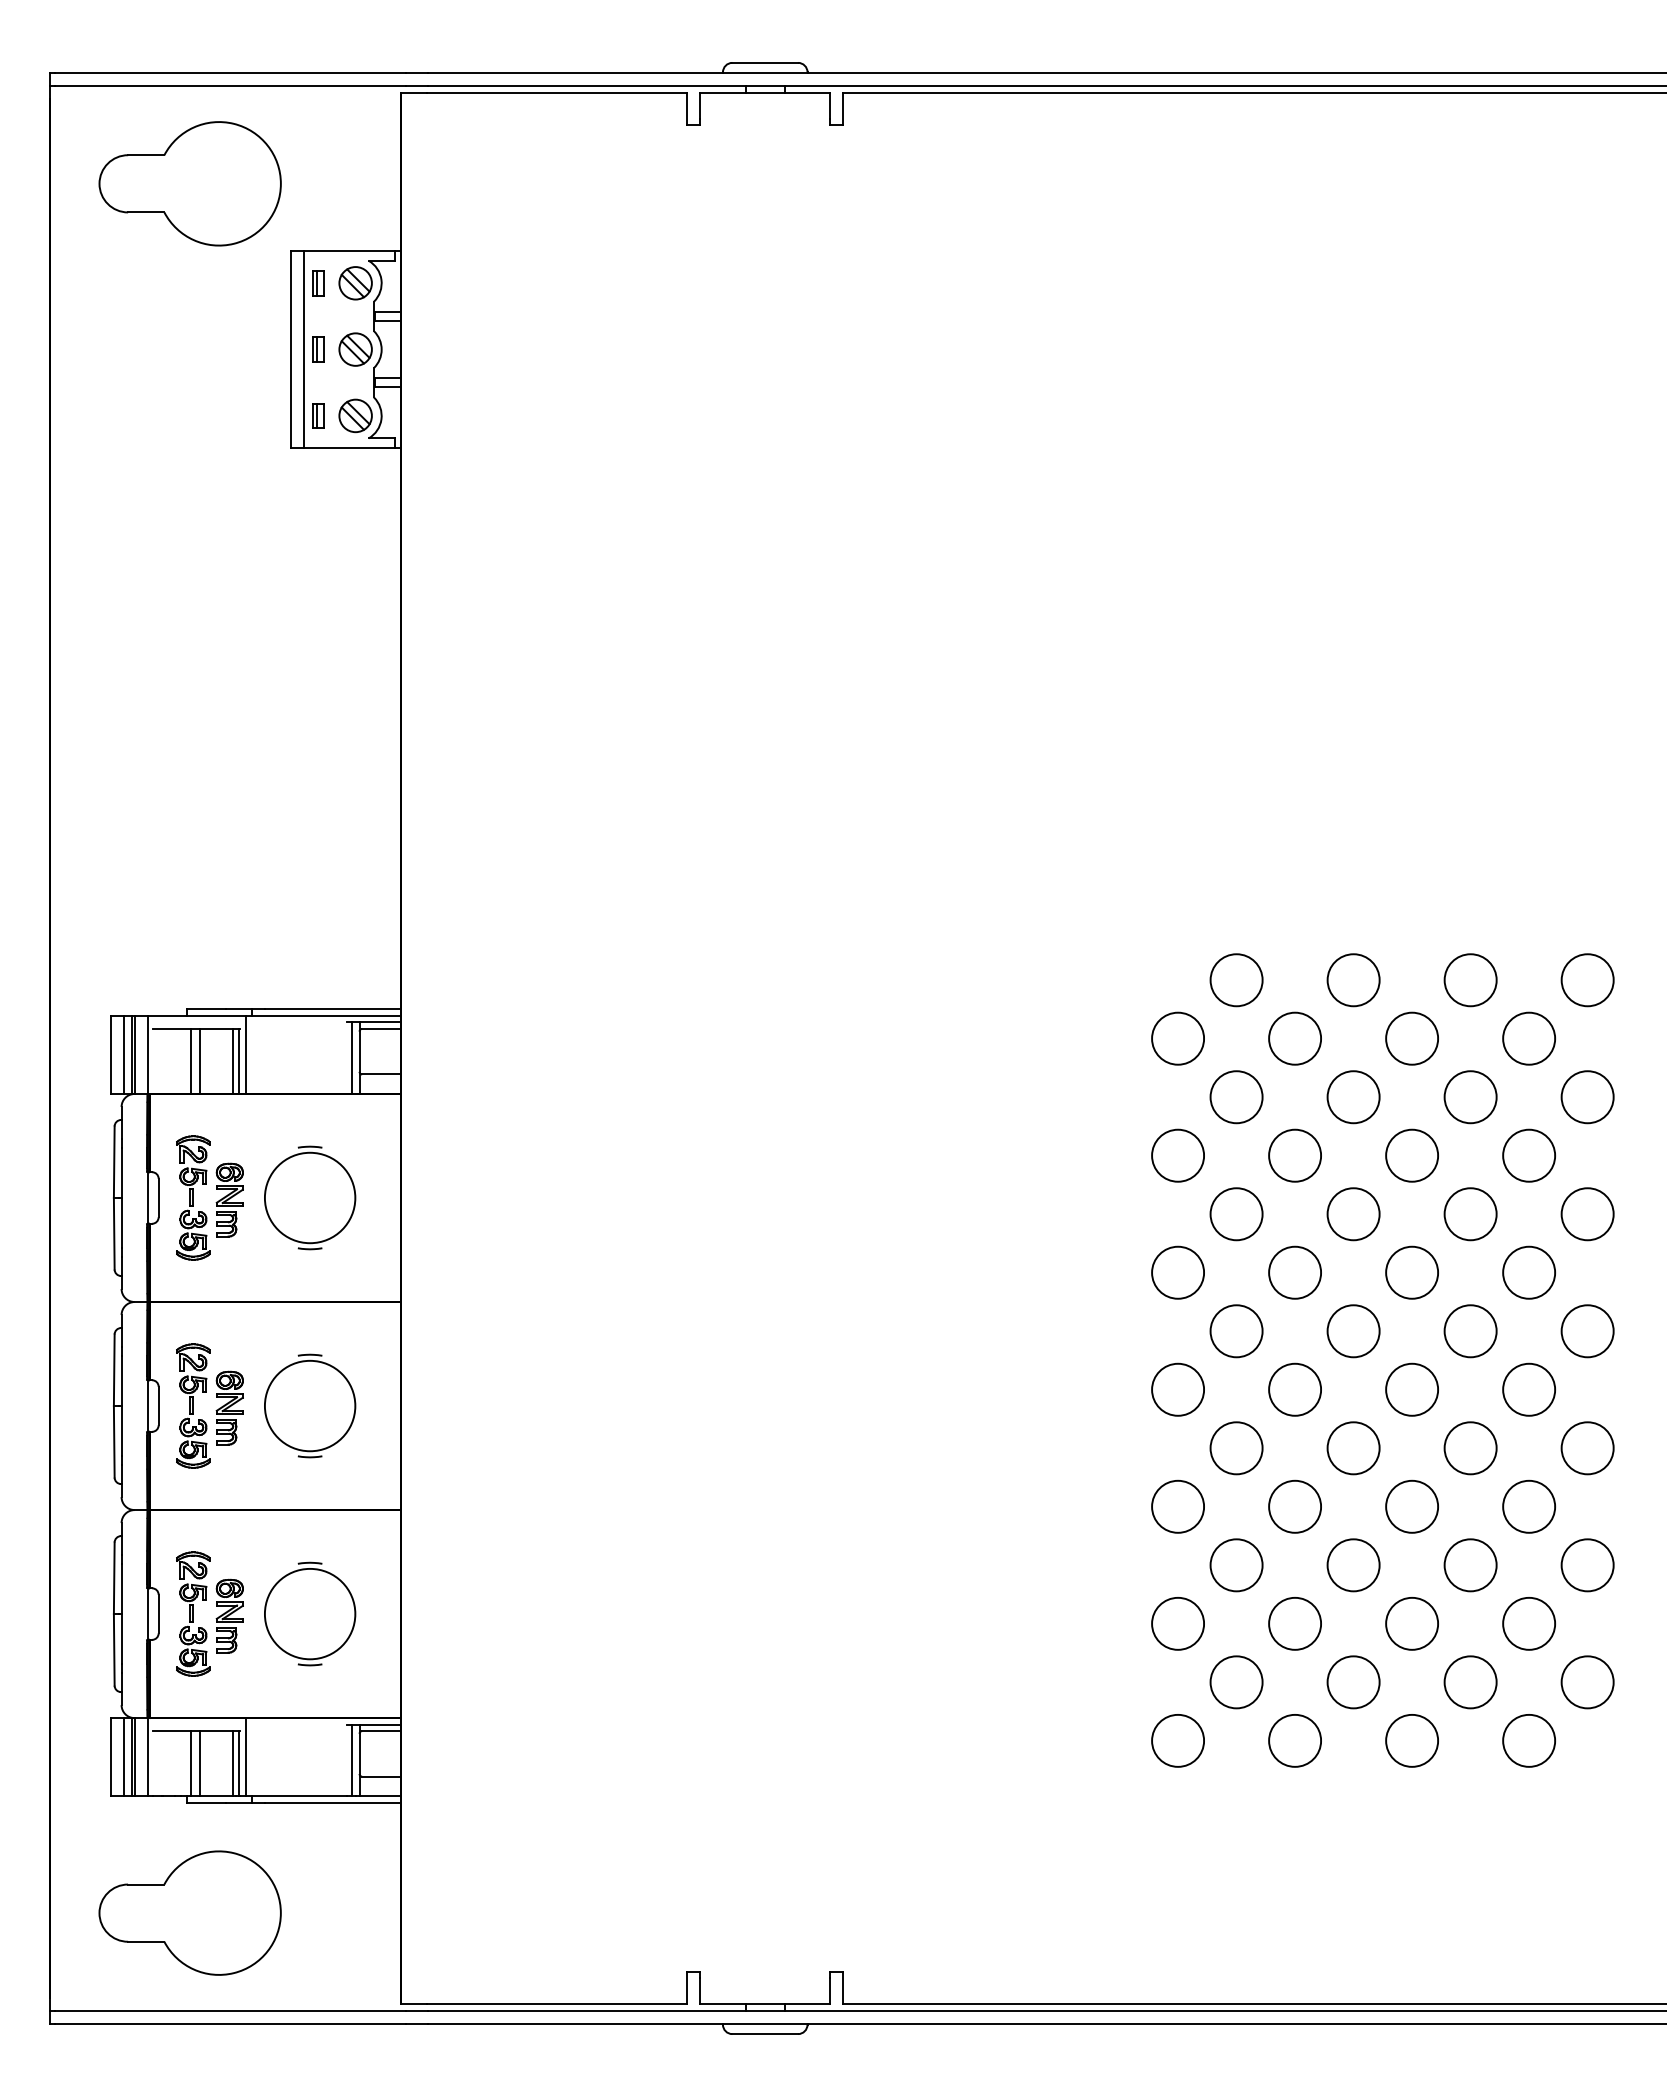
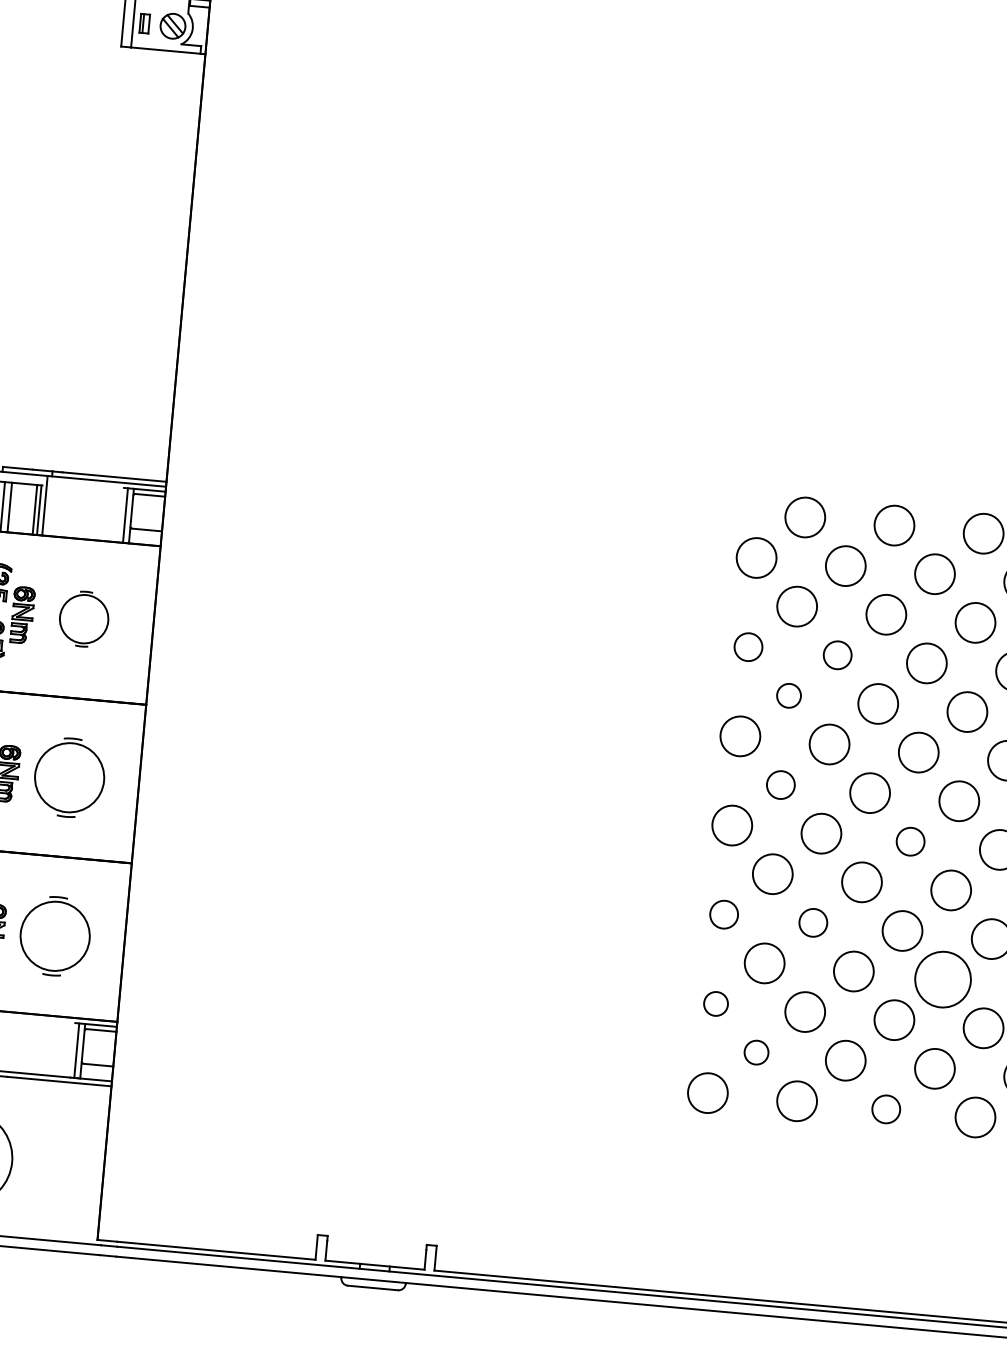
circle: (1178, 1155) -> (748, 647), size x0.7
circle: (1295, 1155) -> (838, 655), size x0.7
part: (310, 1197) -> (84, 618), size x0.7
circle: (1236, 1214) -> (788, 696), size x0.6
circle: (1236, 1331) -> (780, 785), size x0.7
circle: (1411, 1389) -> (910, 841), size x0.7
circle: (1177, 1506) -> (723, 914), size x0.7
circle: (1295, 1506) -> (813, 922), size x0.7
circle: (1470, 1565) -> (942, 979), size x1.4
circle: (1178, 1623) -> (716, 1003), size x0.6
circle: (1236, 1682) -> (756, 1052), size x0.6
circle: (1411, 1740) -> (885, 1109), size x0.7

